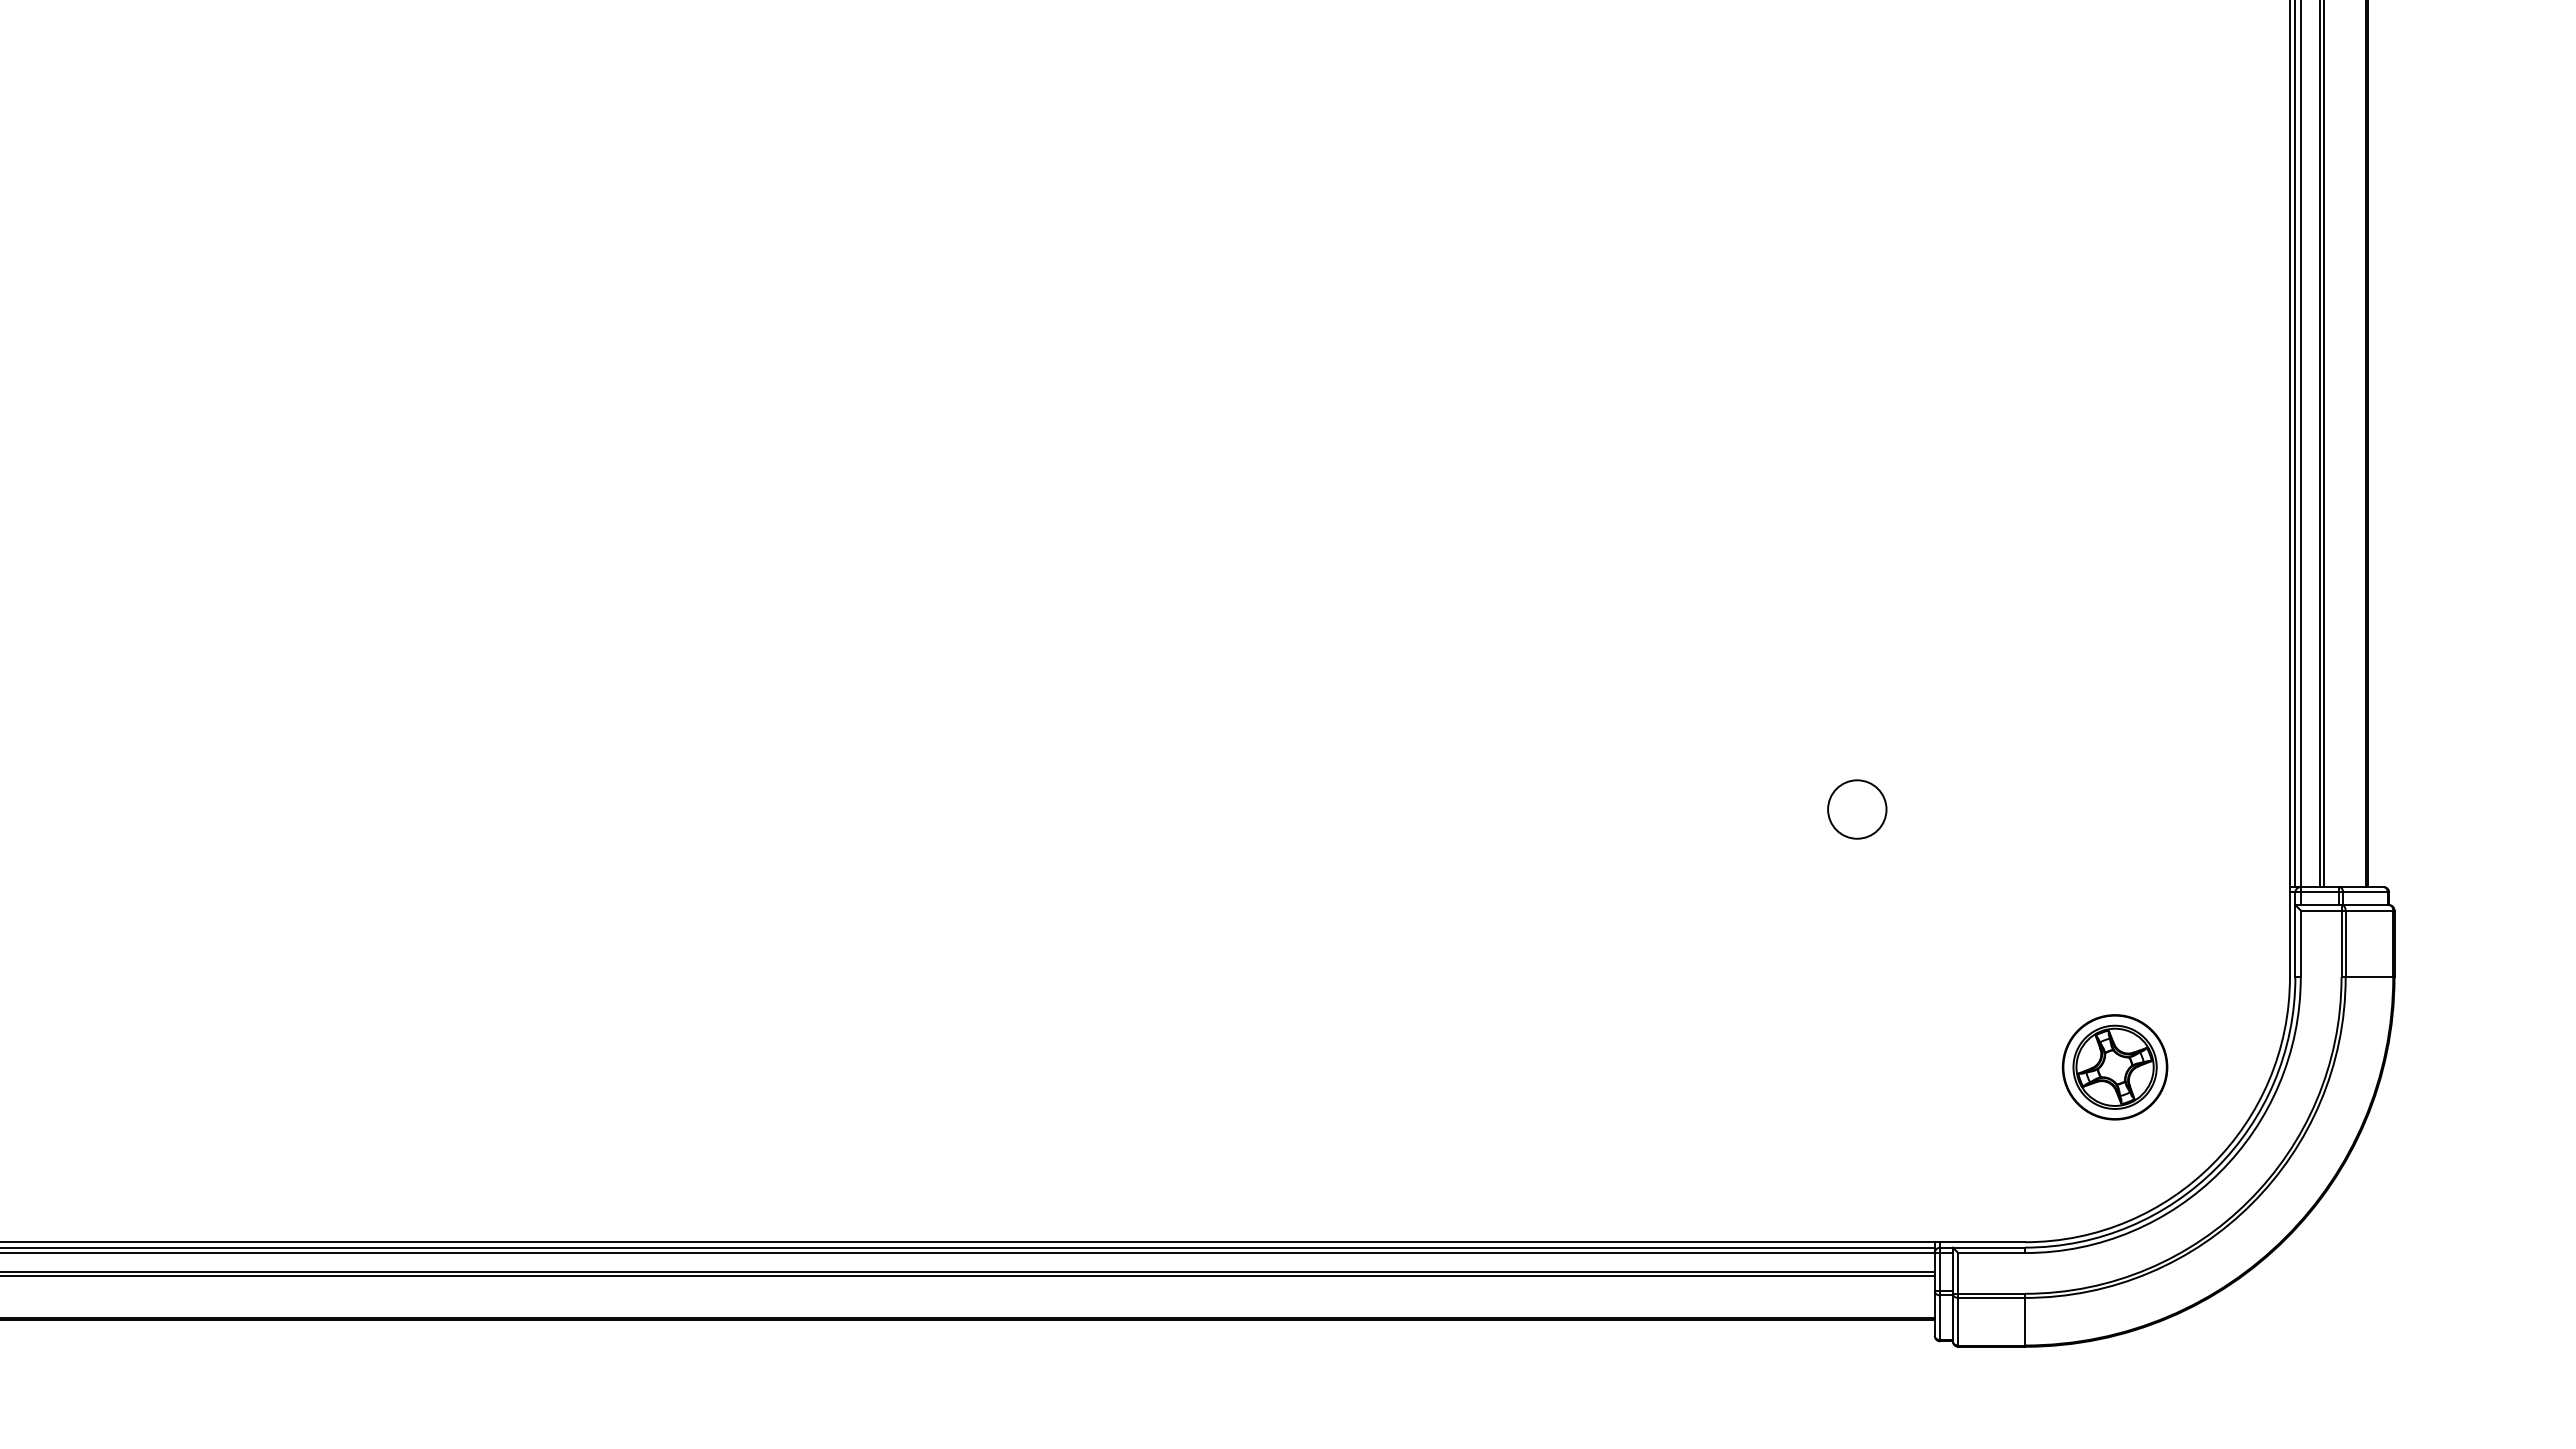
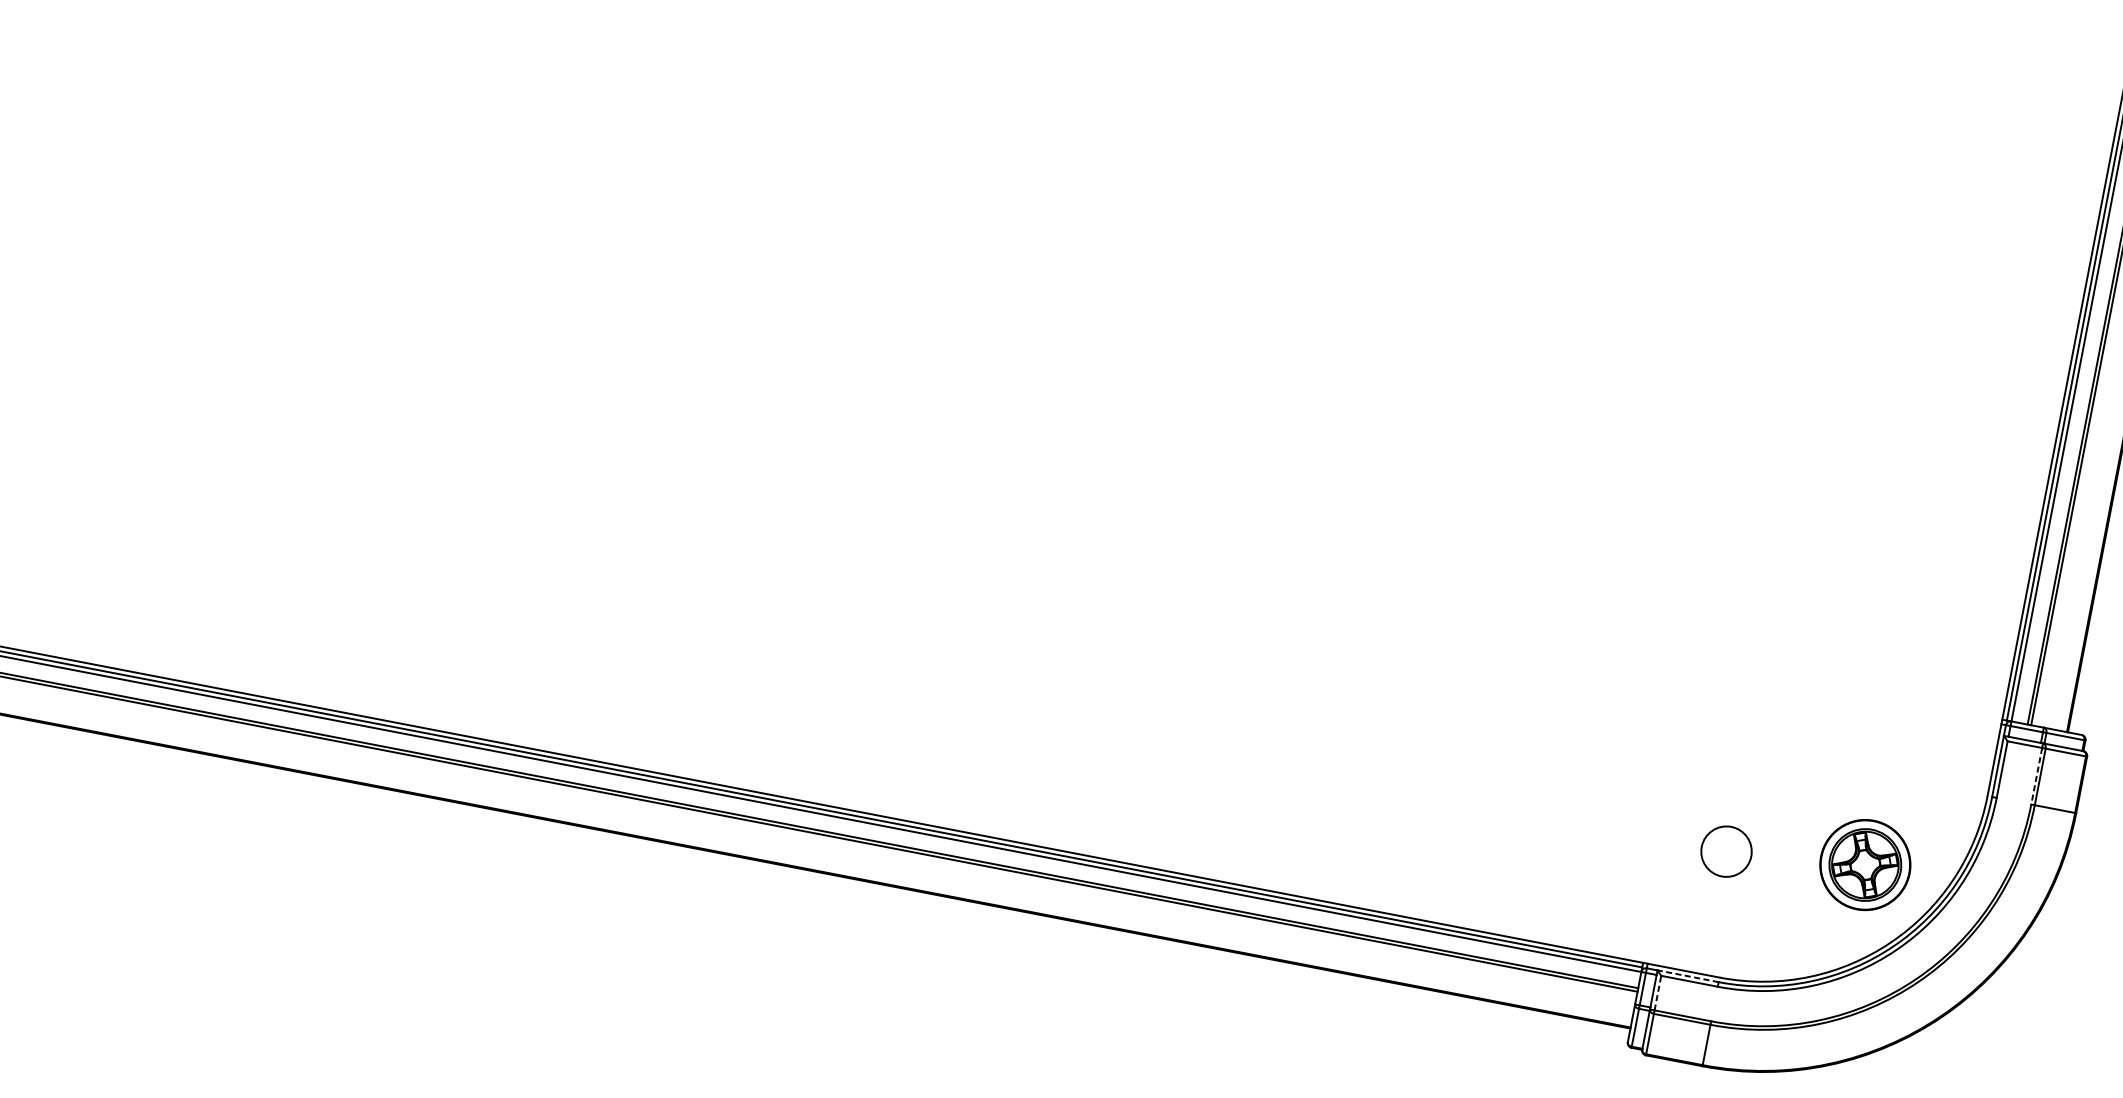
circle: (1857, 809) -> (1726, 851), moved
line: (2341, 944) -> (2036, 776), solid -> dashed
part: (2114, 1067) -> (1864, 865), moved
line: (1988, 1247) -> (1687, 976), solid -> dashed
line: (1958, 1272) -> (1658, 992), solid -> dashed

